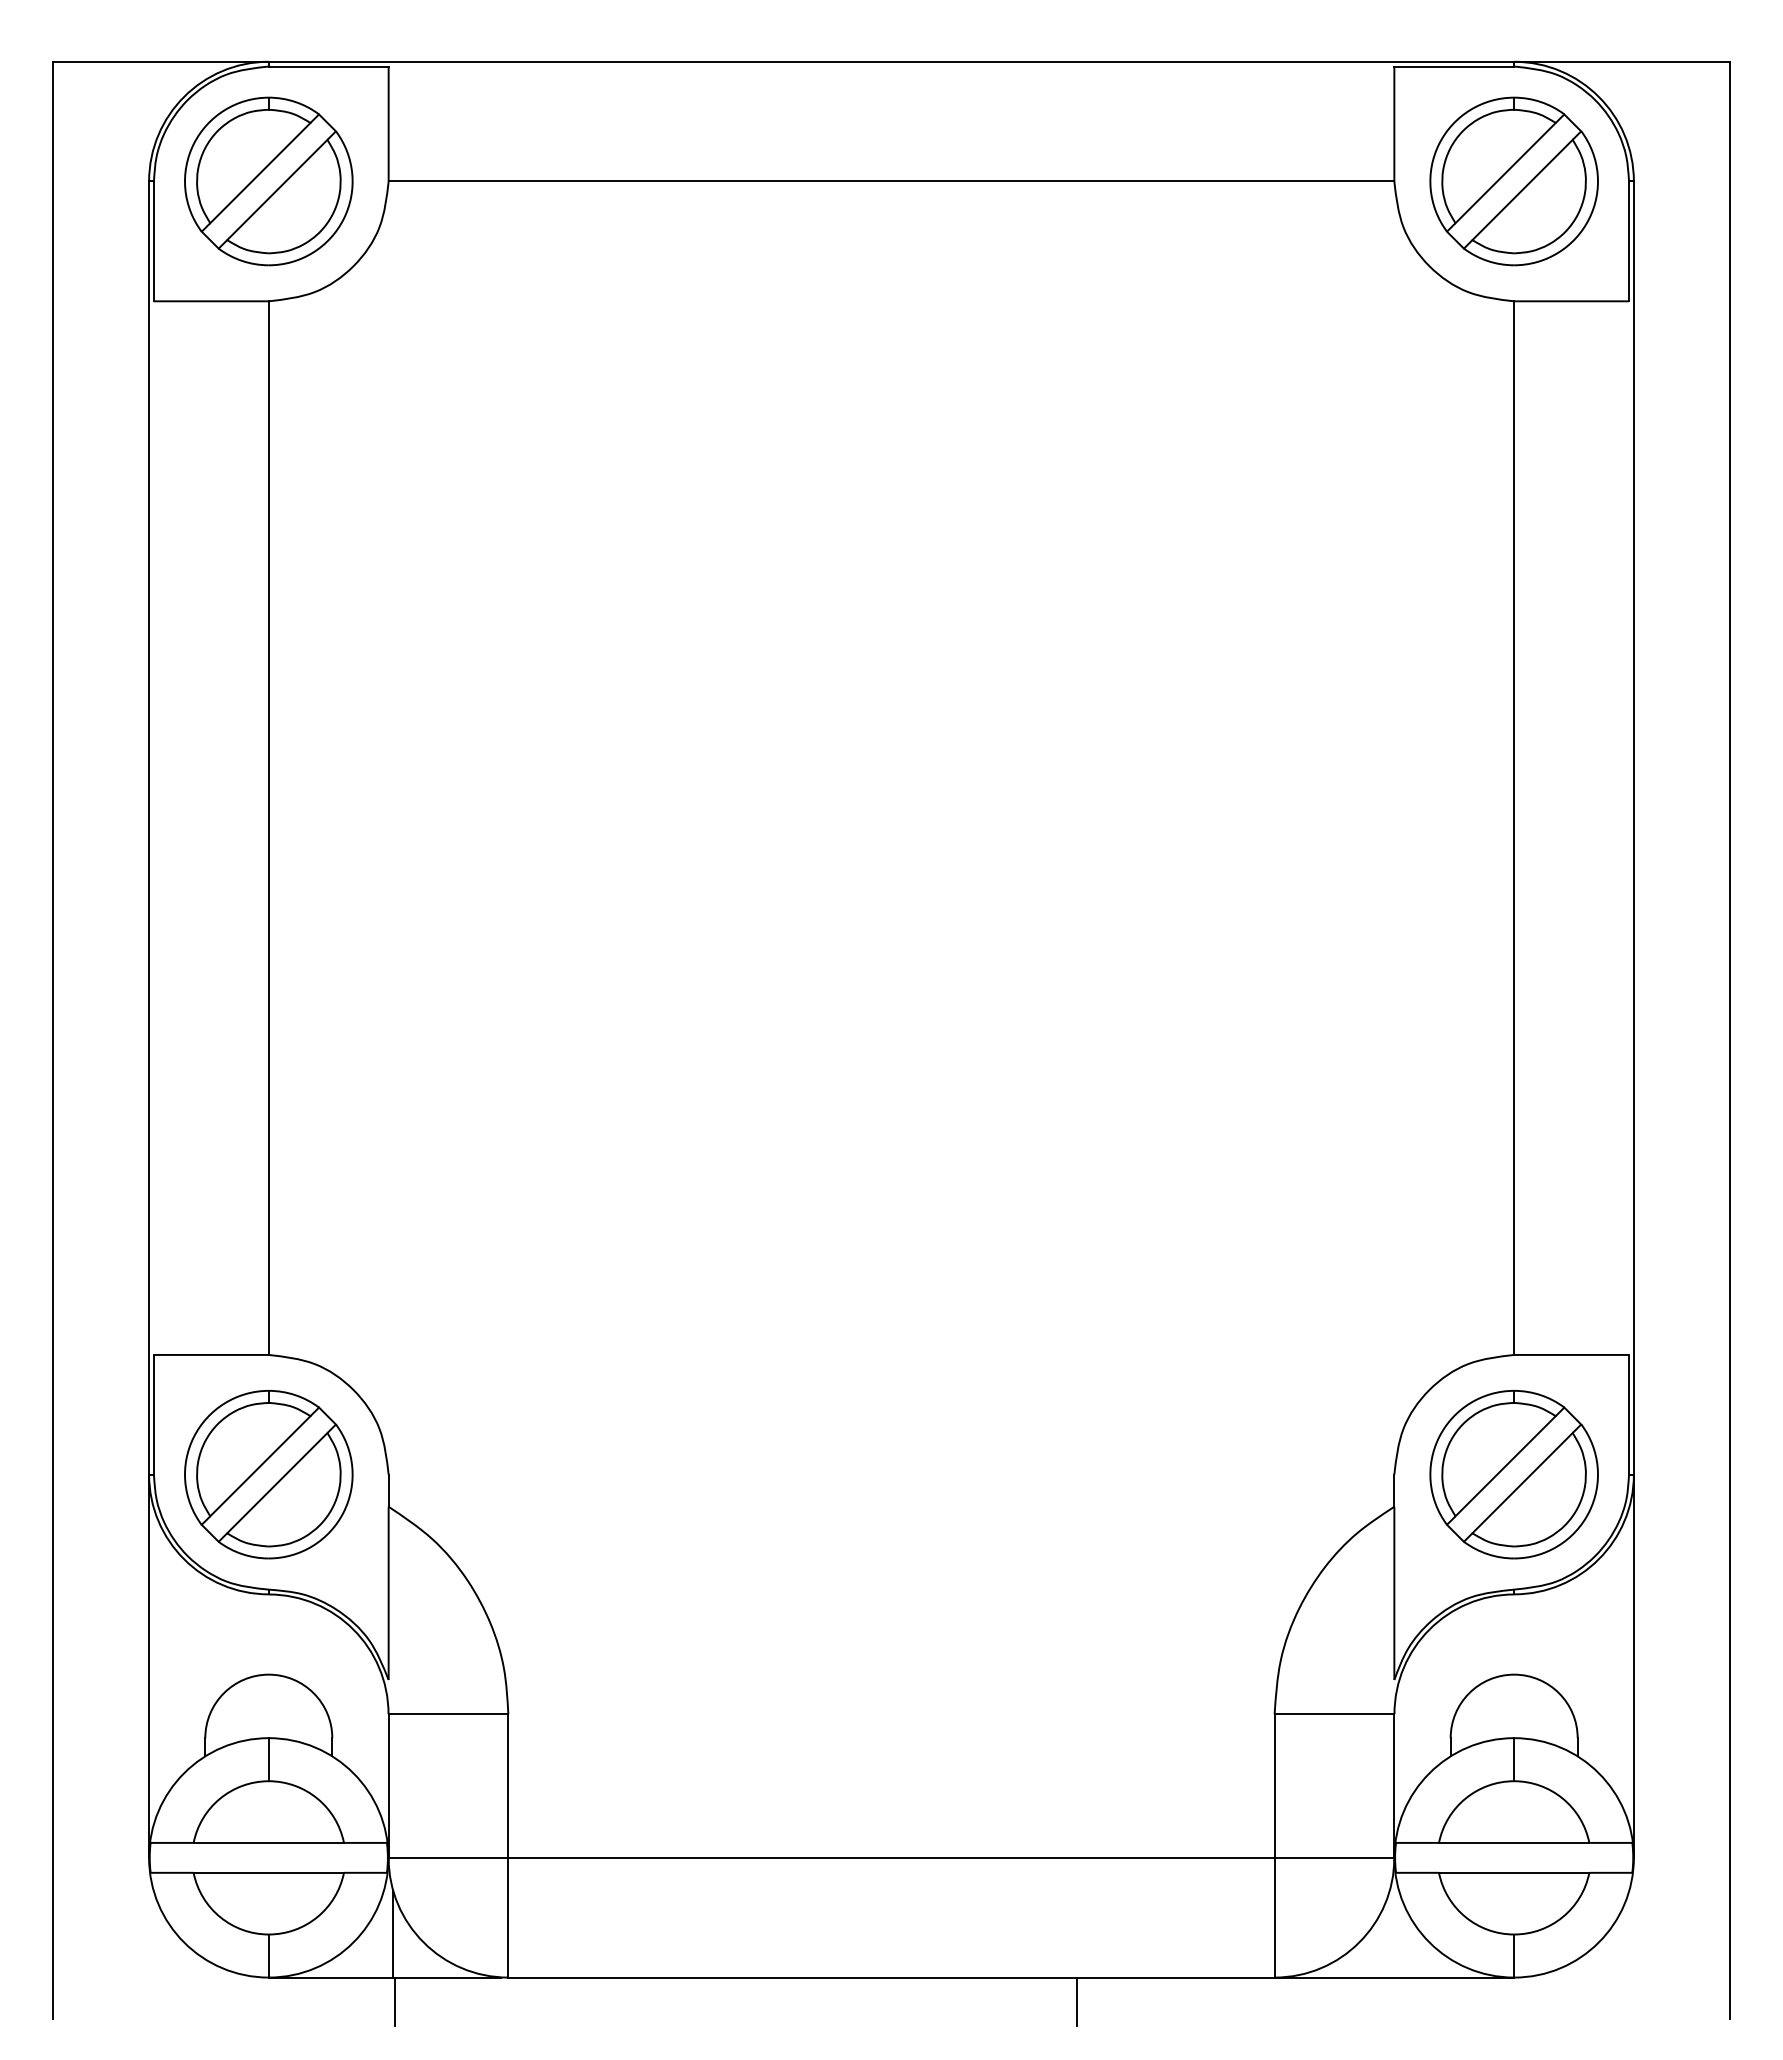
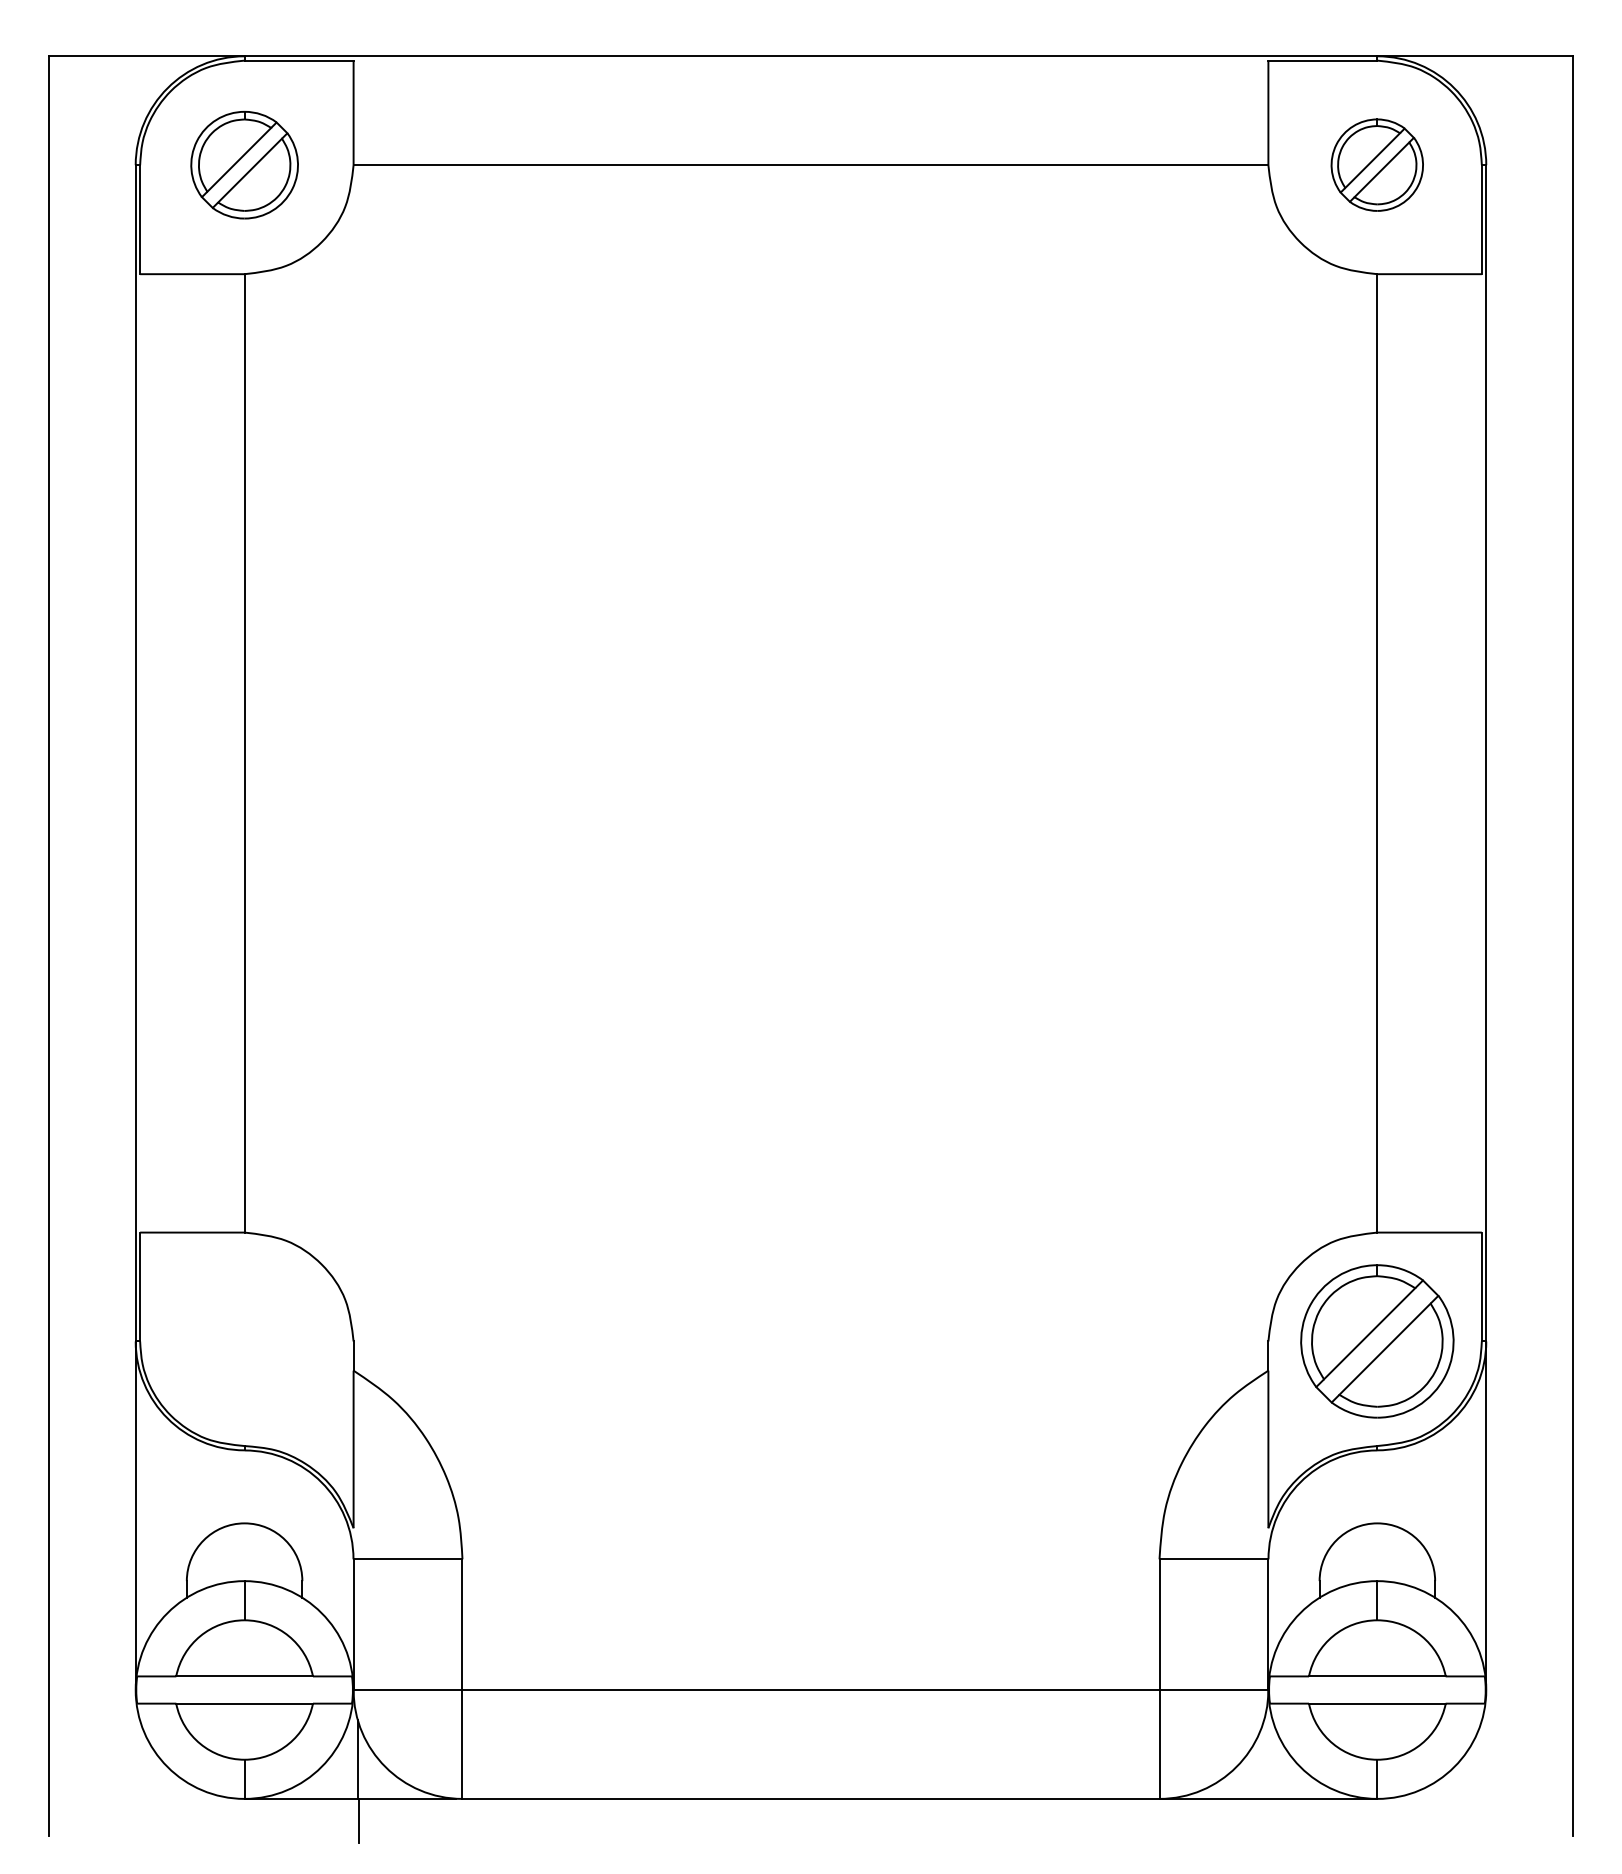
part: (268, 181) -> (244, 165), size x0.7
part: (1513, 181) -> (1376, 165), size x0.6
part: (268, 1474) -> (244, 1341), removed
line: (1077, 2001) -> (980, 1820), removed

